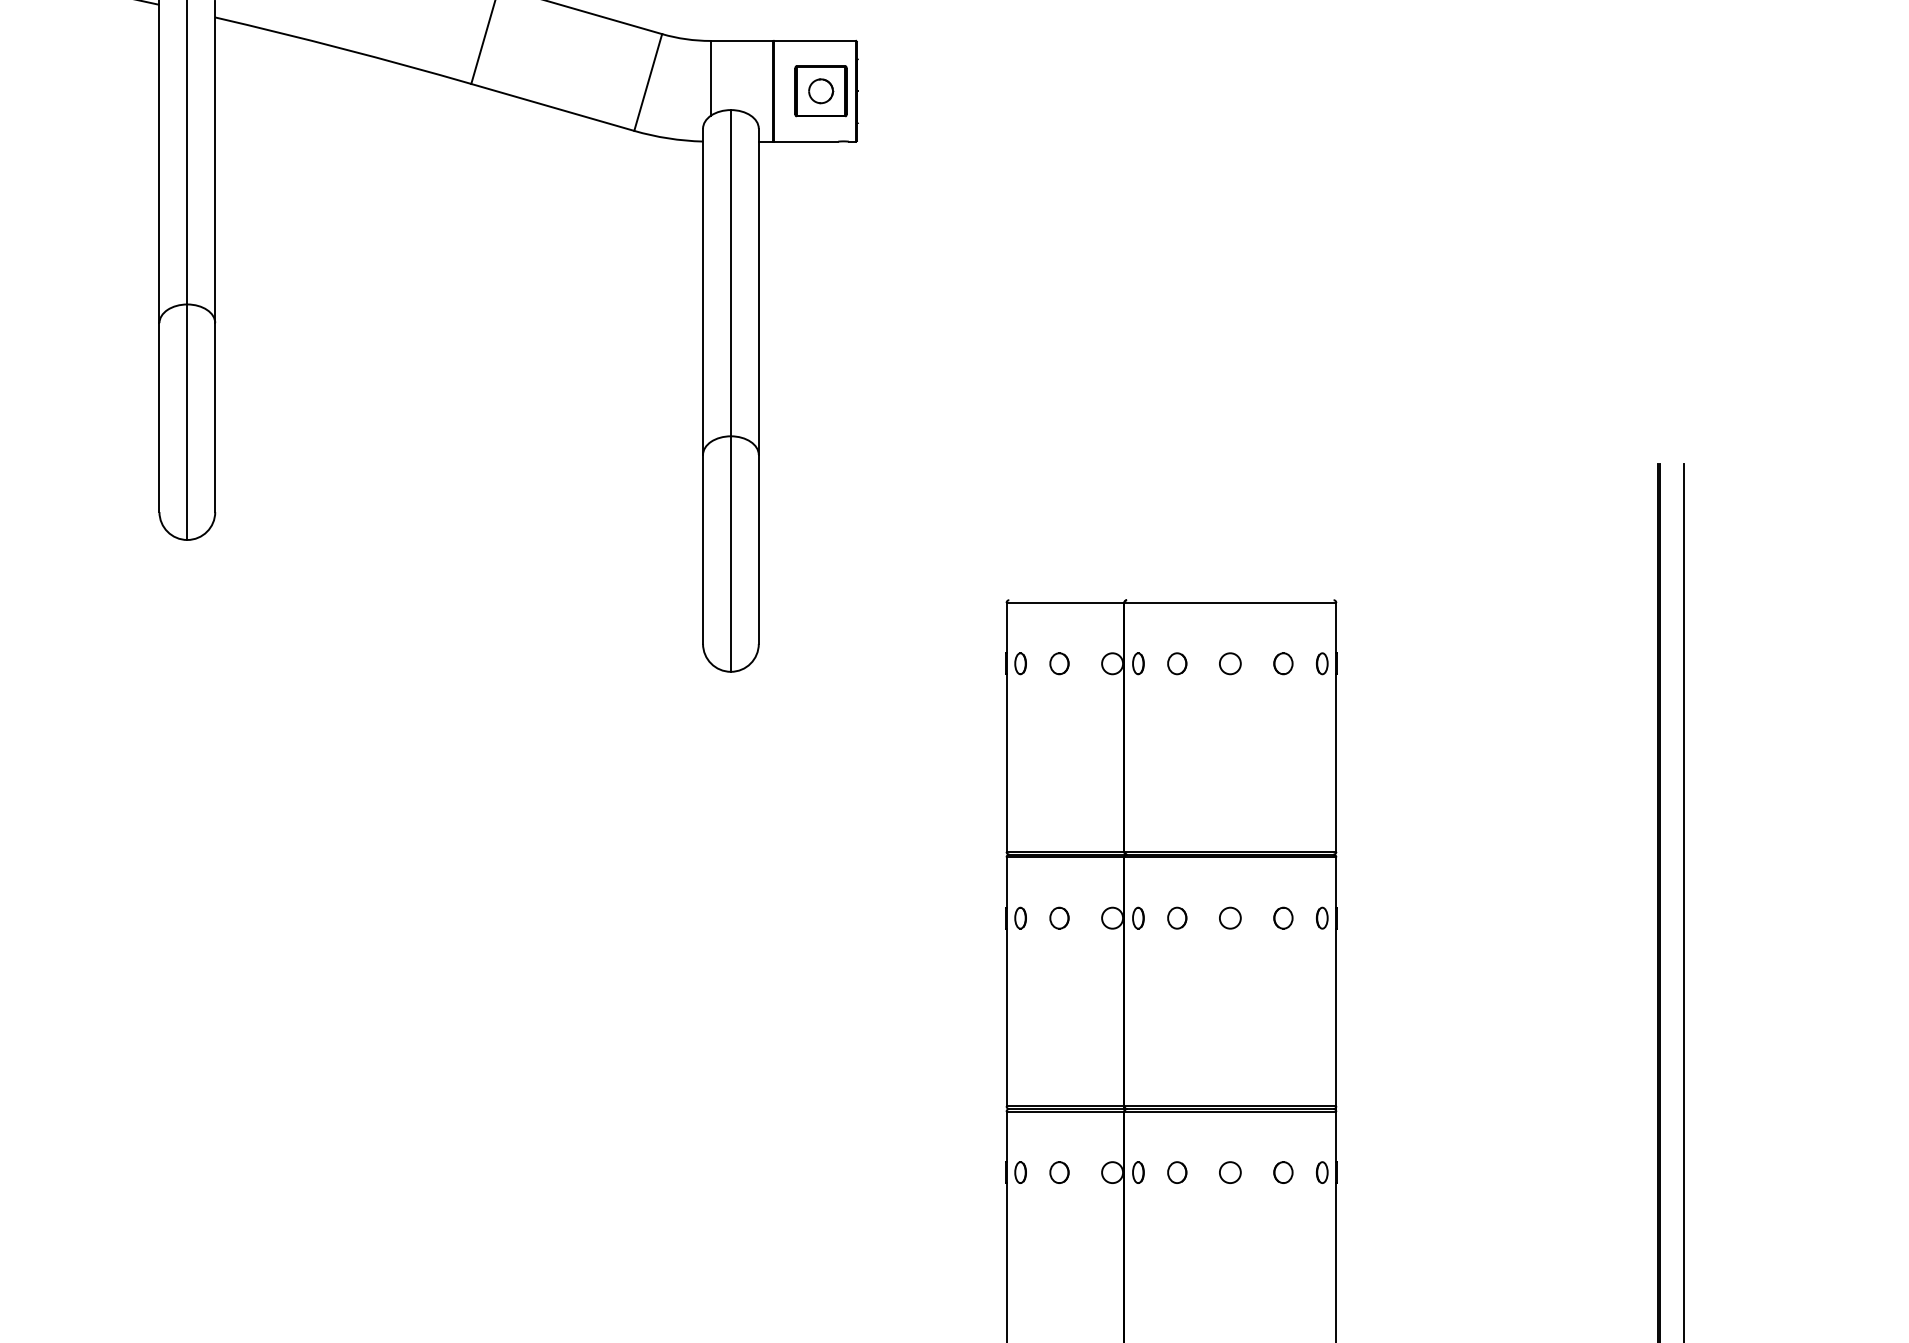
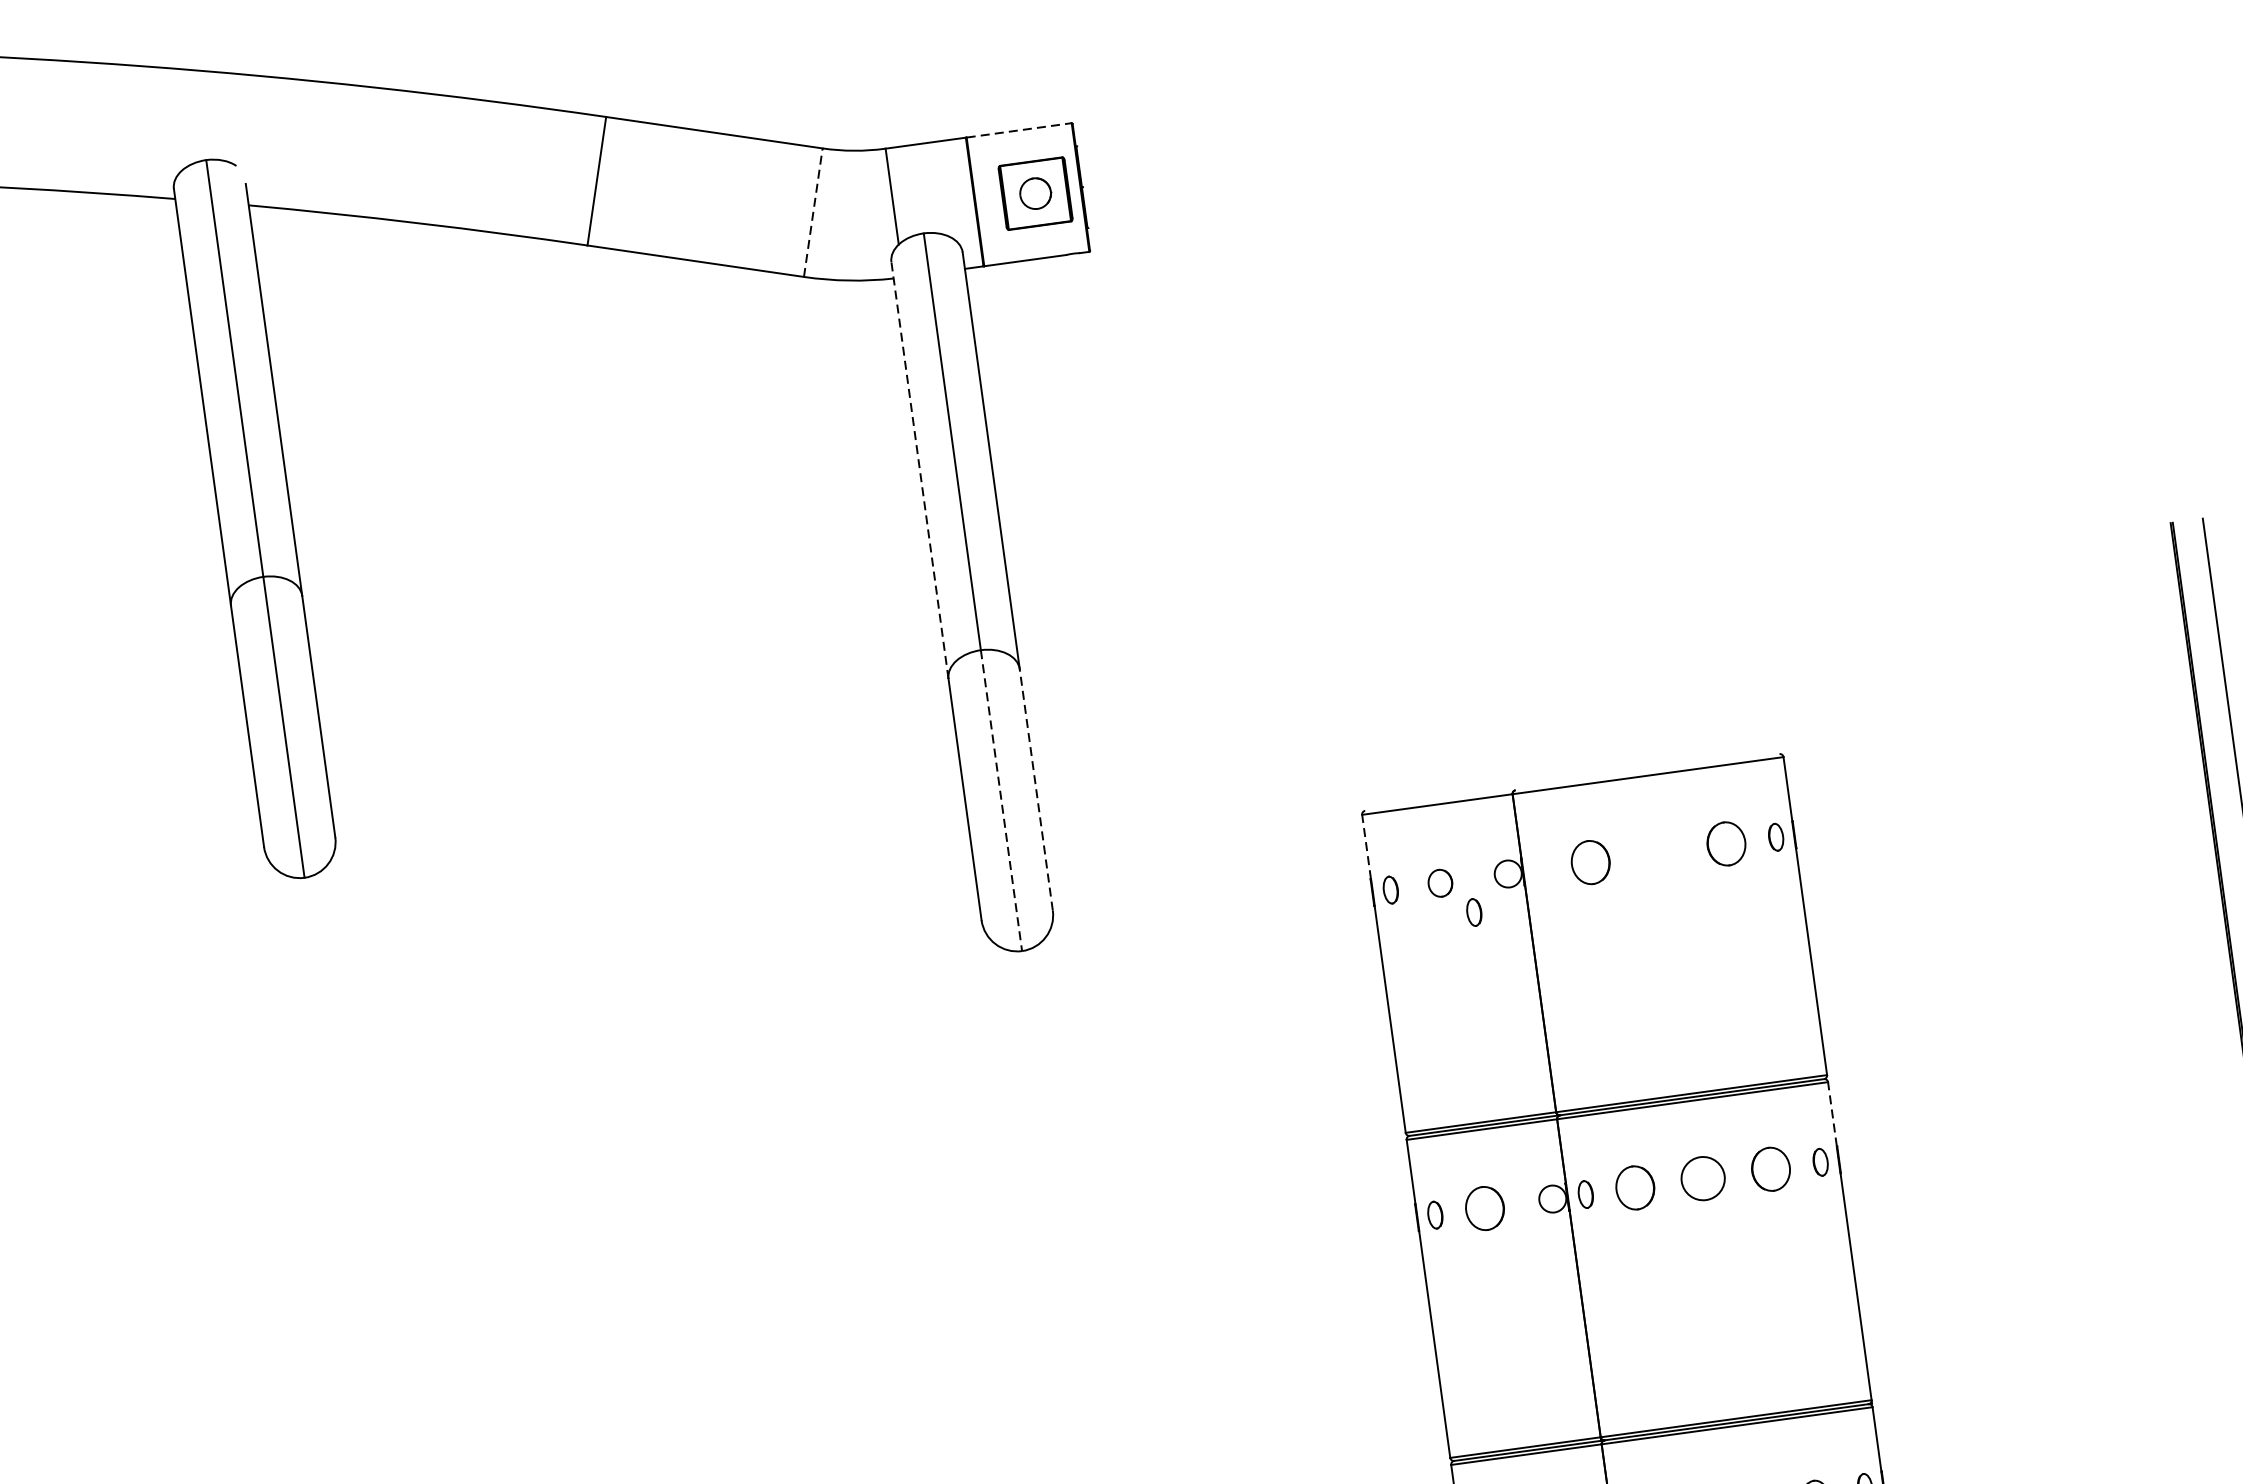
line: (815, 40) -> (1019, 129), solid -> dashed
line: (648, 82) -> (813, 212), solid -> dashed
line: (703, 291) -> (920, 469), solid -> dashed
line: (758, 548) -> (1035, 788), solid -> dashed
line: (730, 554) -> (1001, 801), solid -> dashed
line: (1006, 627) -> (1366, 846), solid -> dashed
part: (1138, 663) -> (1474, 912), moved
part: (1177, 663) -> (1591, 862), size x1.6
circle: (1230, 663) -> (1658, 853), removed
part: (1283, 663) -> (1726, 843), size x1.6
line: (1336, 882) -> (1832, 1114), solid -> dashed
part: (1059, 917) -> (1484, 1207), size x1.6
part: (1177, 917) -> (1635, 1186), size x1.6
circle: (1230, 917) -> (1703, 1177), size x1.6
part: (1283, 917) -> (1771, 1168), size x1.6

